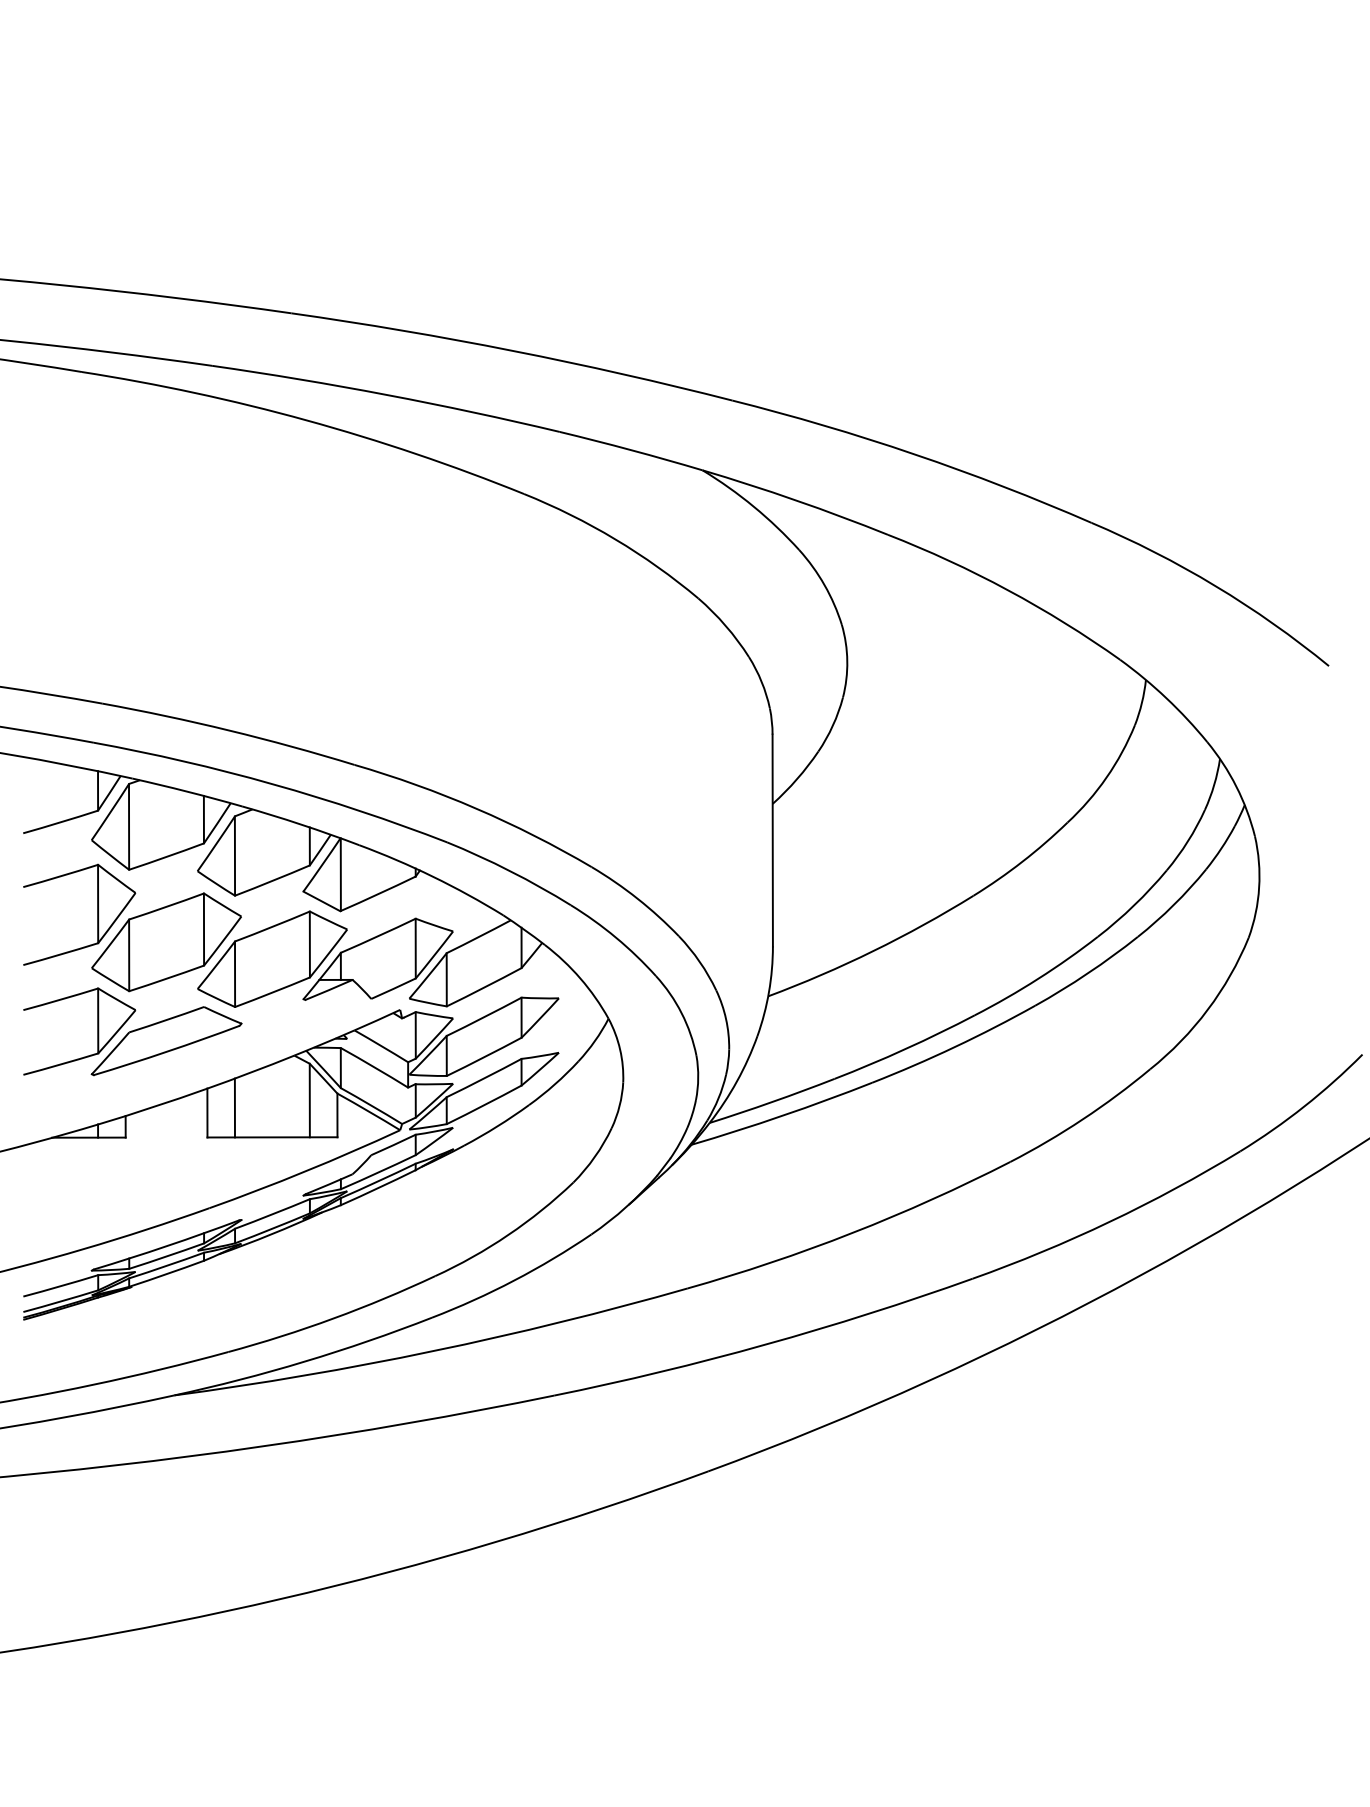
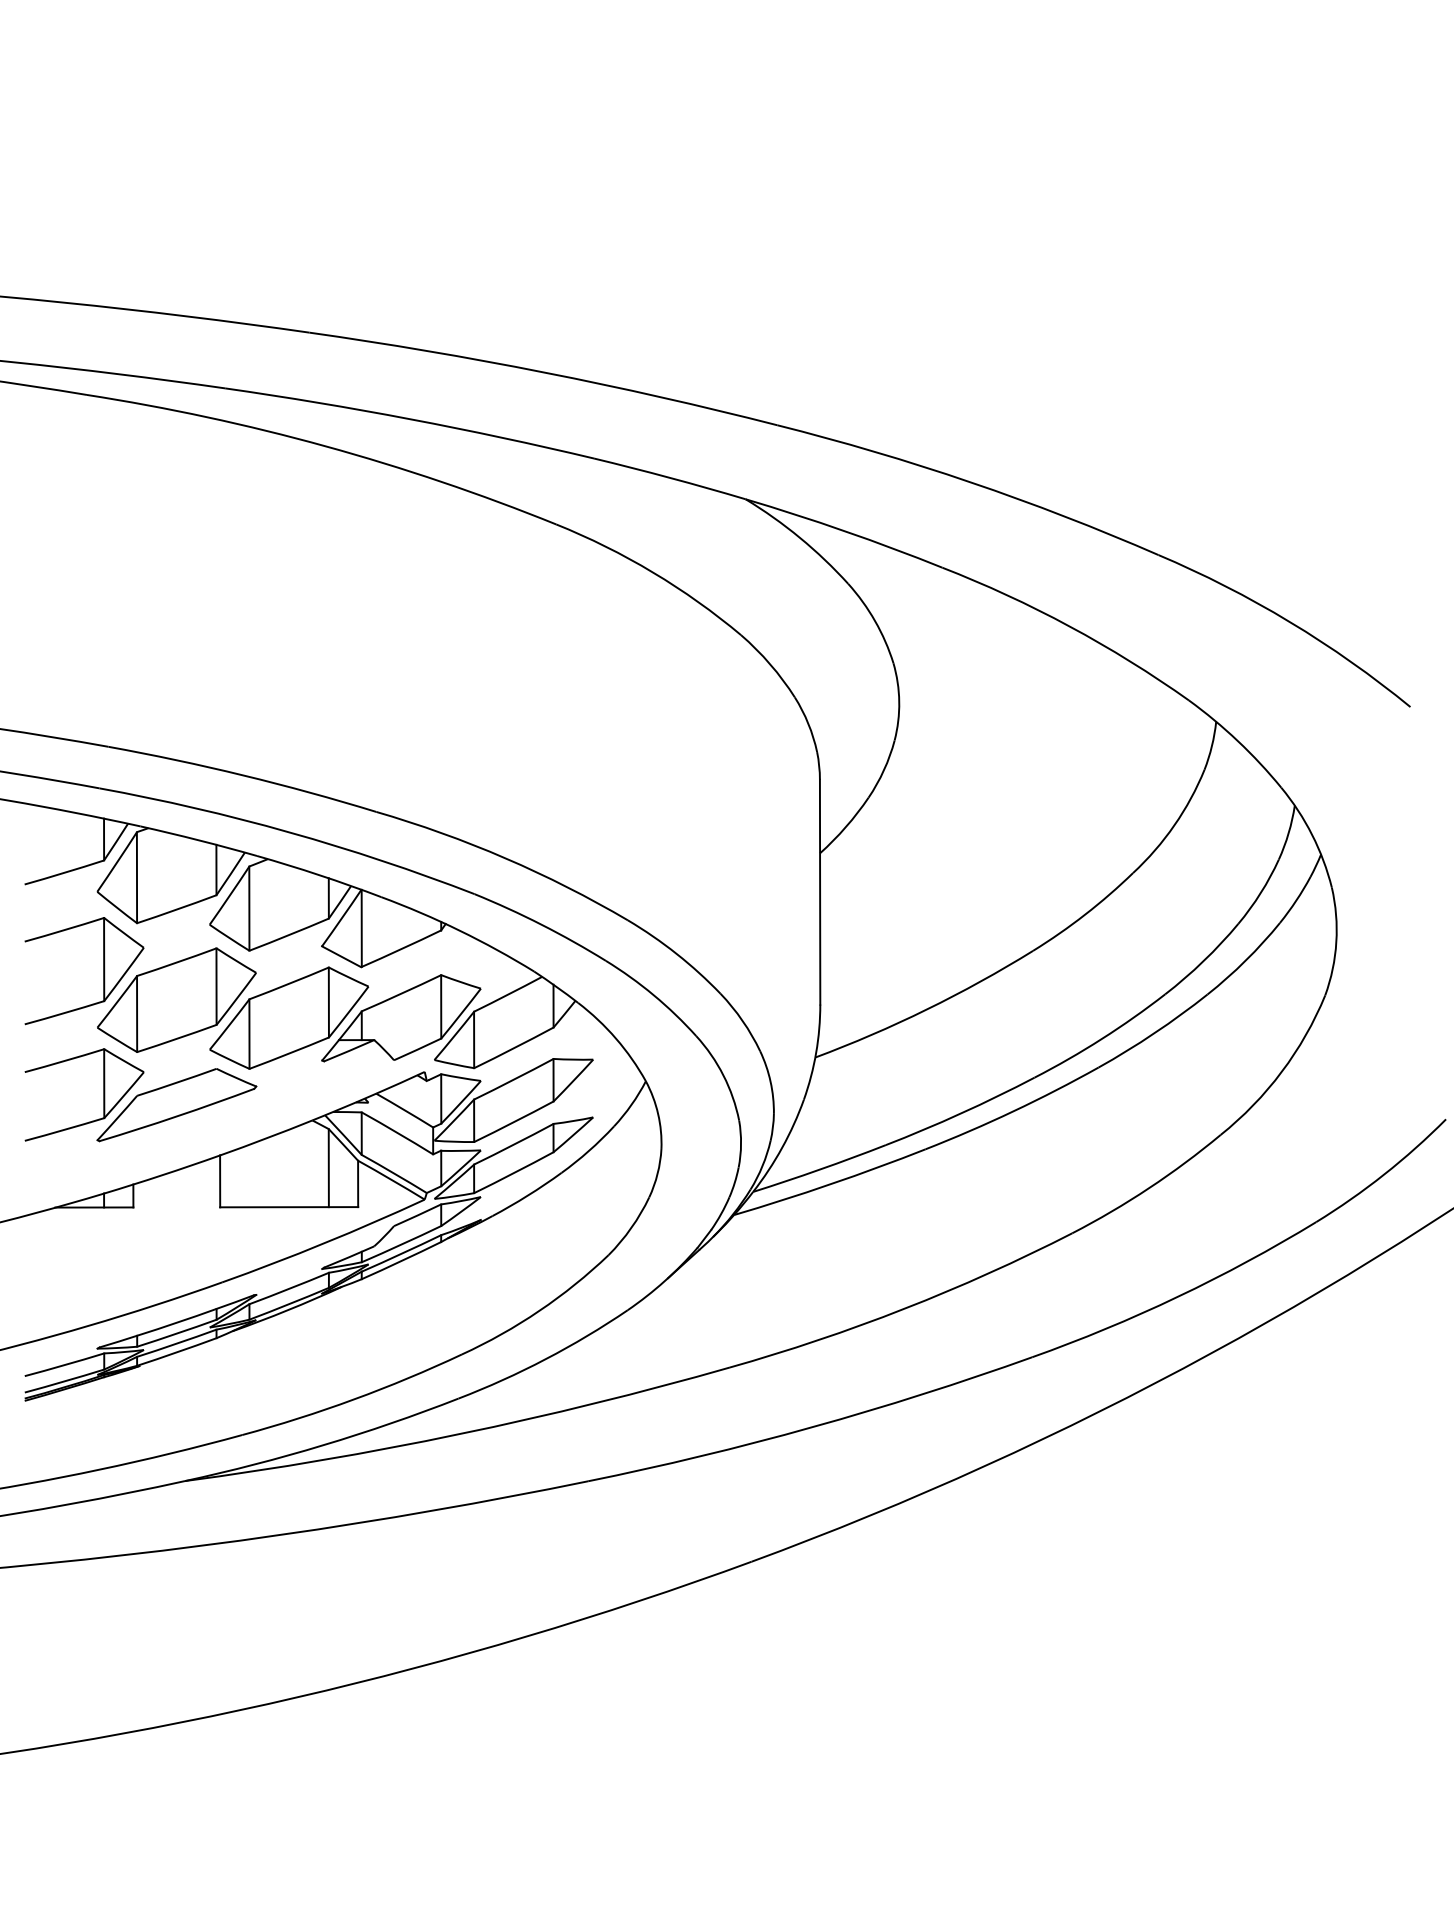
line: (234, 1107) -> (248, 1175), removed

